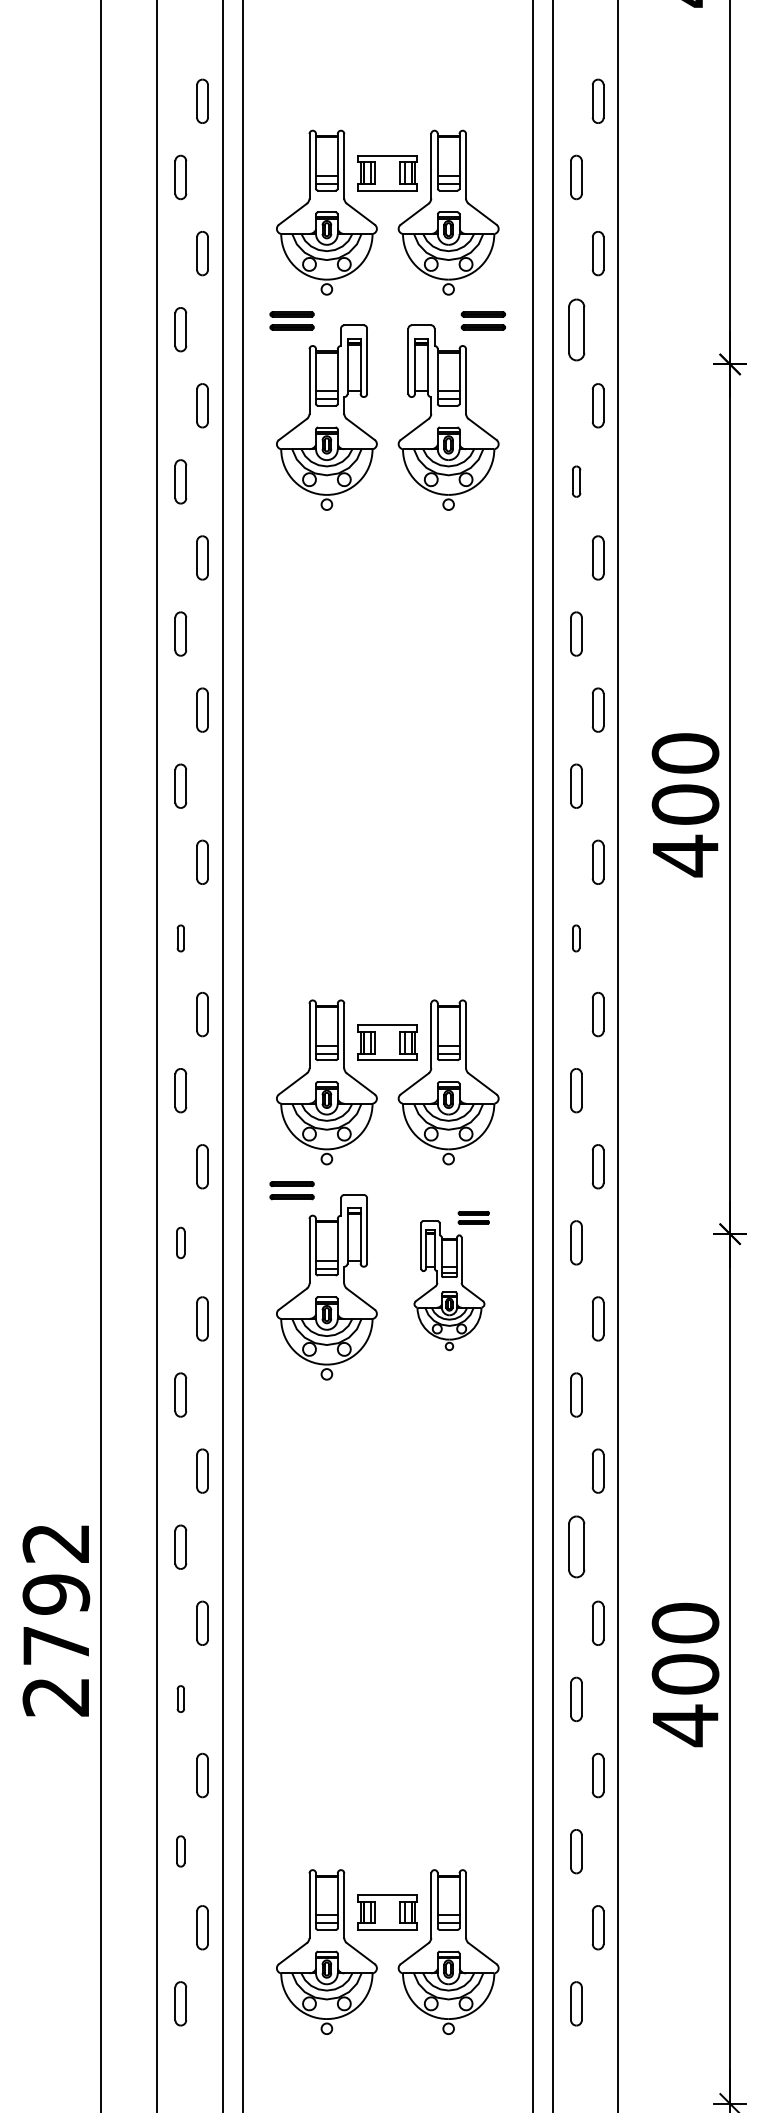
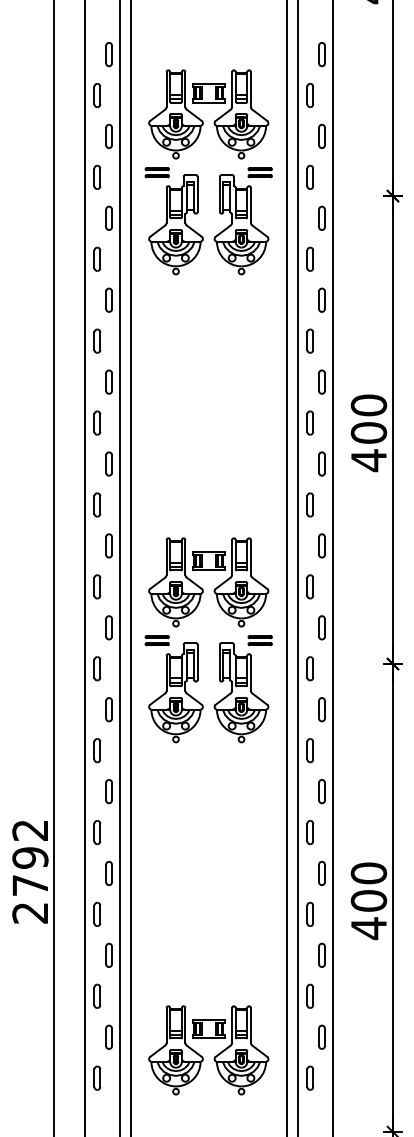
part: (574, 327) -> (309, 176), size x0.71
part: (576, 480) -> (310, 258), size x1.43
part: (180, 937) -> (97, 504), size x1.67
part: (574, 937) -> (309, 504), size x1.67
part: (180, 1242) -> (97, 668), size x1.43
part: (450, 1281) -> (242, 689), size x1.43
part: (574, 1547) -> (309, 832), size x0.71
part: (180, 1697) -> (97, 913), size x1.67
part: (180, 1850) -> (97, 995), size x1.43

